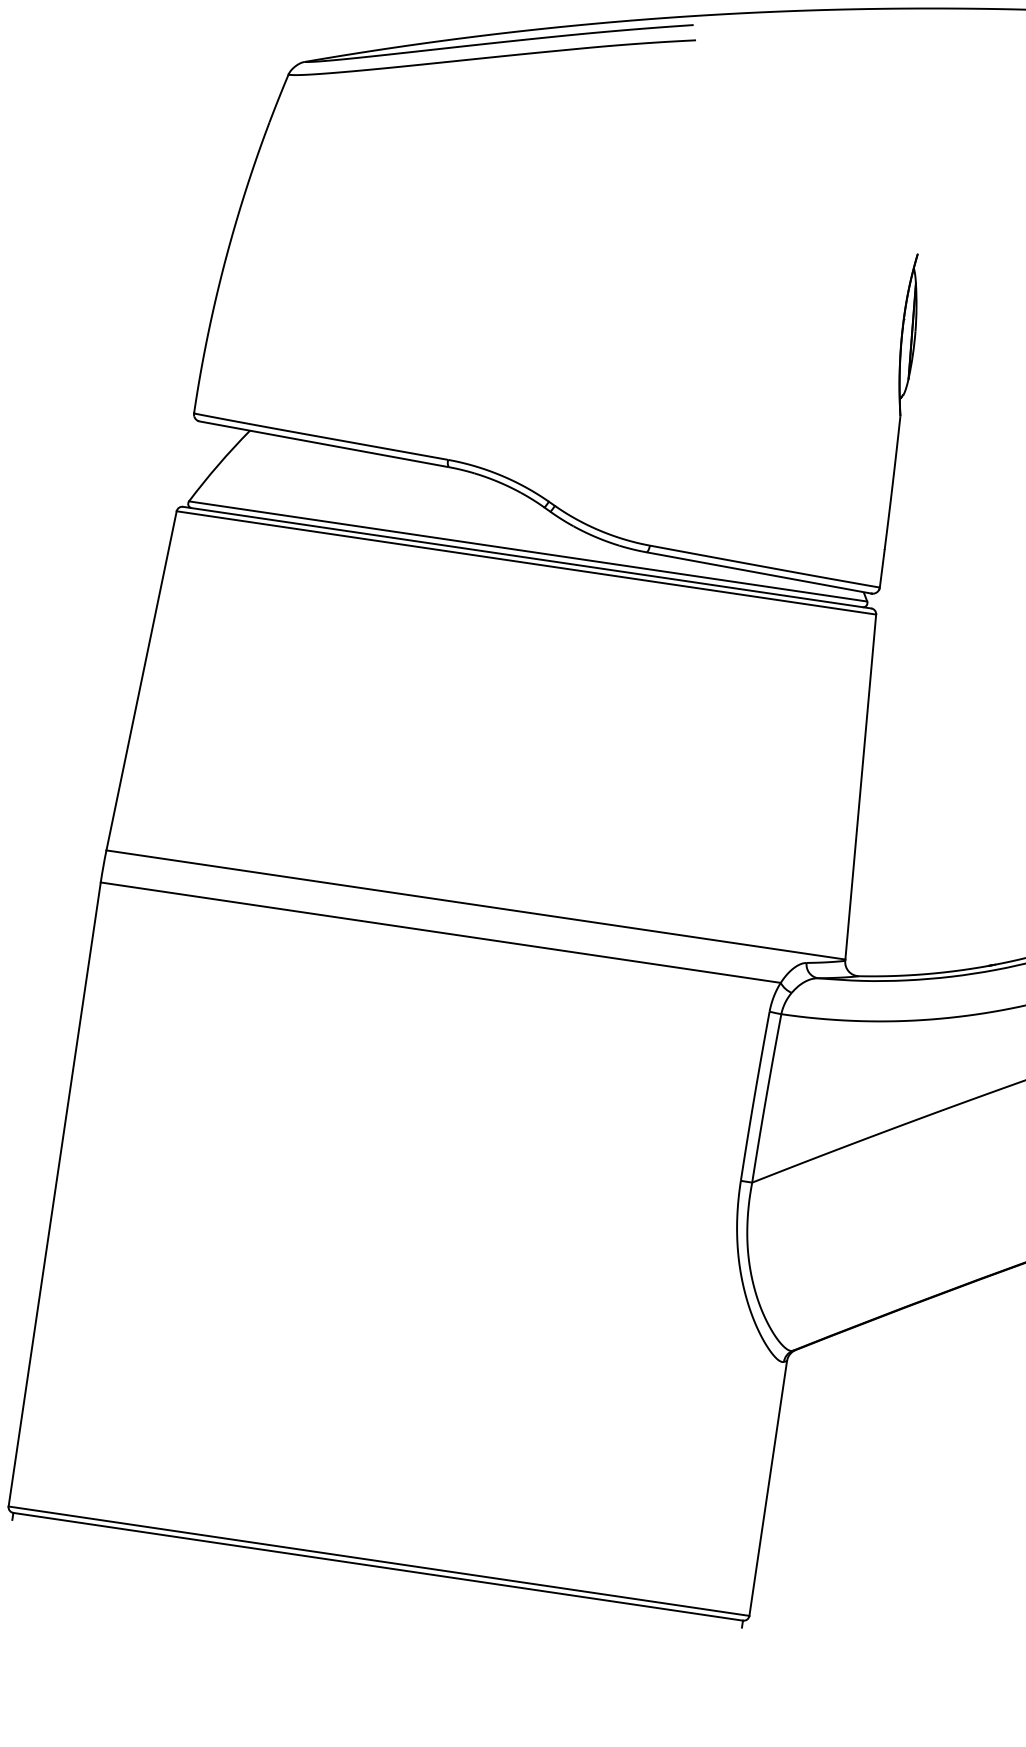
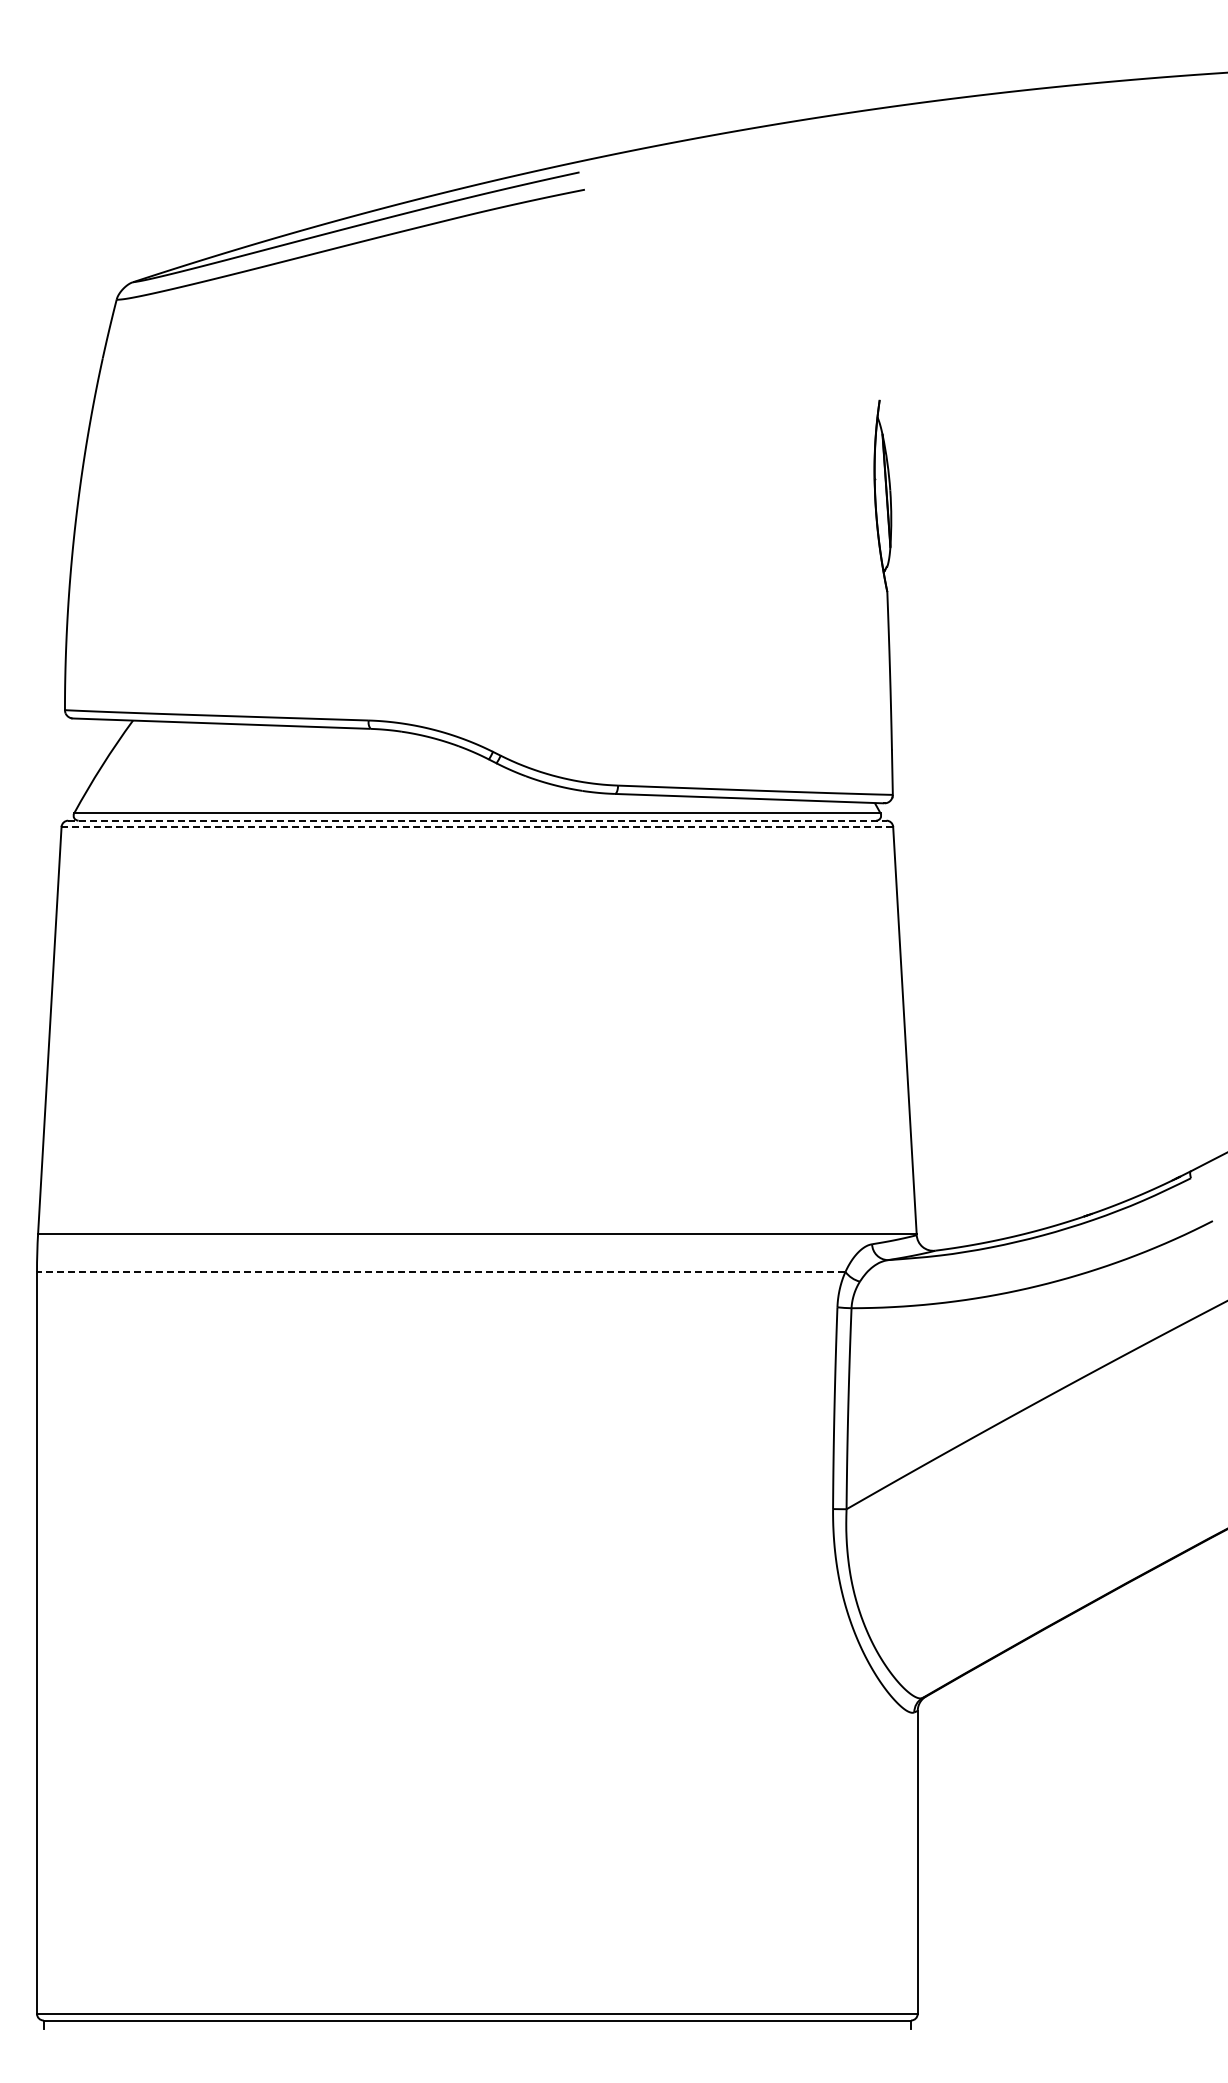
line: (527, 557) -> (477, 820), solid -> dashed
line: (526, 562) -> (477, 826), solid -> dashed
line: (440, 932) -> (440, 1271), solid -> dashed

